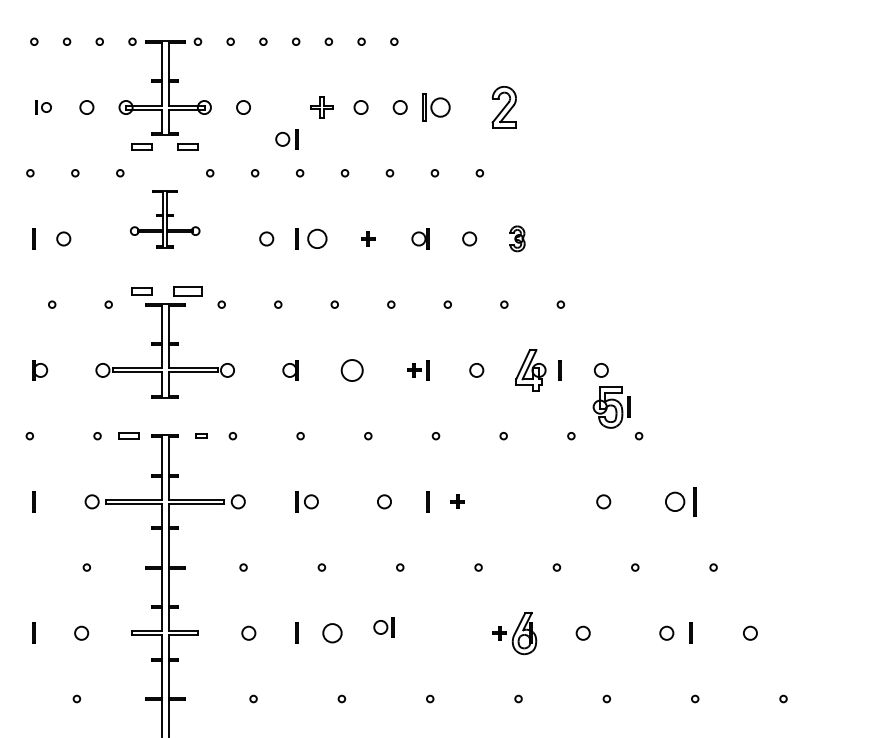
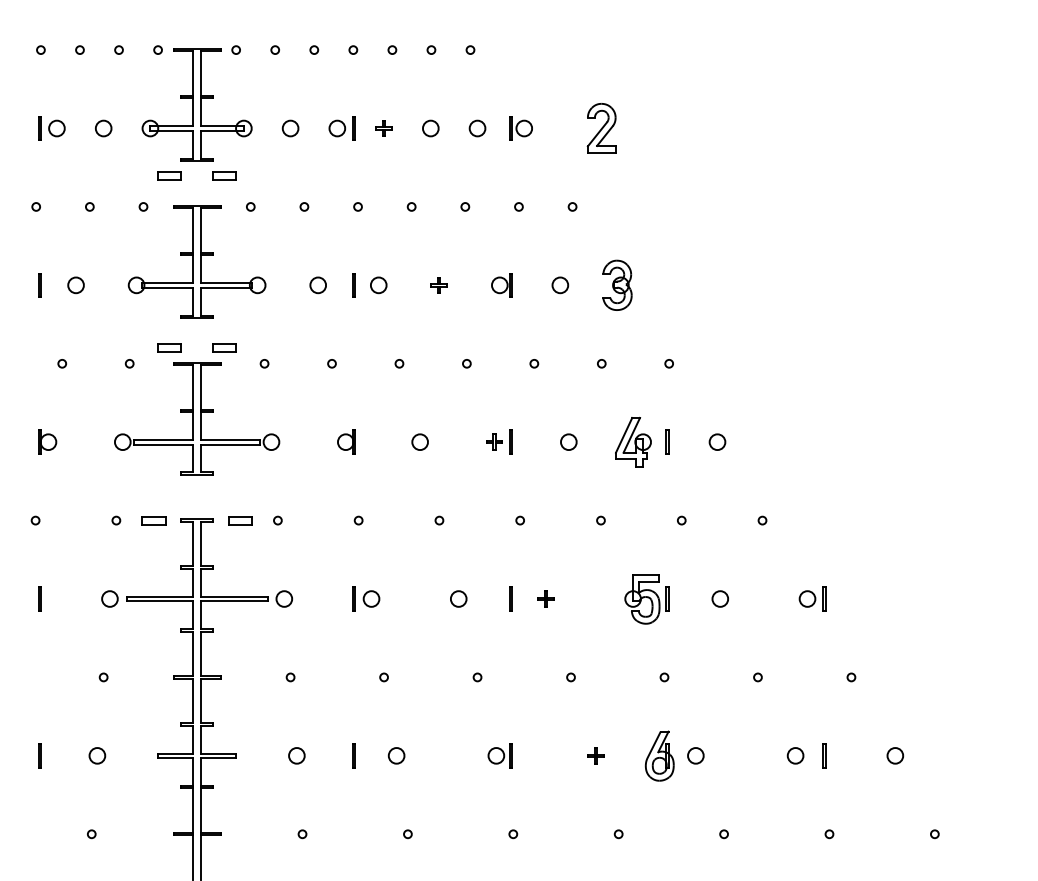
part: (43, 107) -> (51, 128), size x1.43
part: (321, 107) -> (383, 128), size x0.62
part: (436, 107) -> (520, 128), size x0.71
part: (286, 139) -> (341, 128), moved
part: (164, 218) -> (196, 261), size x1.67
part: (517, 238) -> (617, 284), size x1.67
circle: (317, 239) -> (378, 285), size x0.71
part: (188, 291) -> (224, 347), size x0.71
circle: (351, 369) -> (419, 441), size x0.62
part: (611, 407) -> (646, 599), moved
part: (201, 436) -> (240, 520), size x1.67
part: (680, 501) -> (812, 598), size x0.71
part: (383, 627) -> (499, 755), moved
circle: (332, 633) -> (396, 755), size x0.71
part: (524, 633) -> (659, 755), moved

